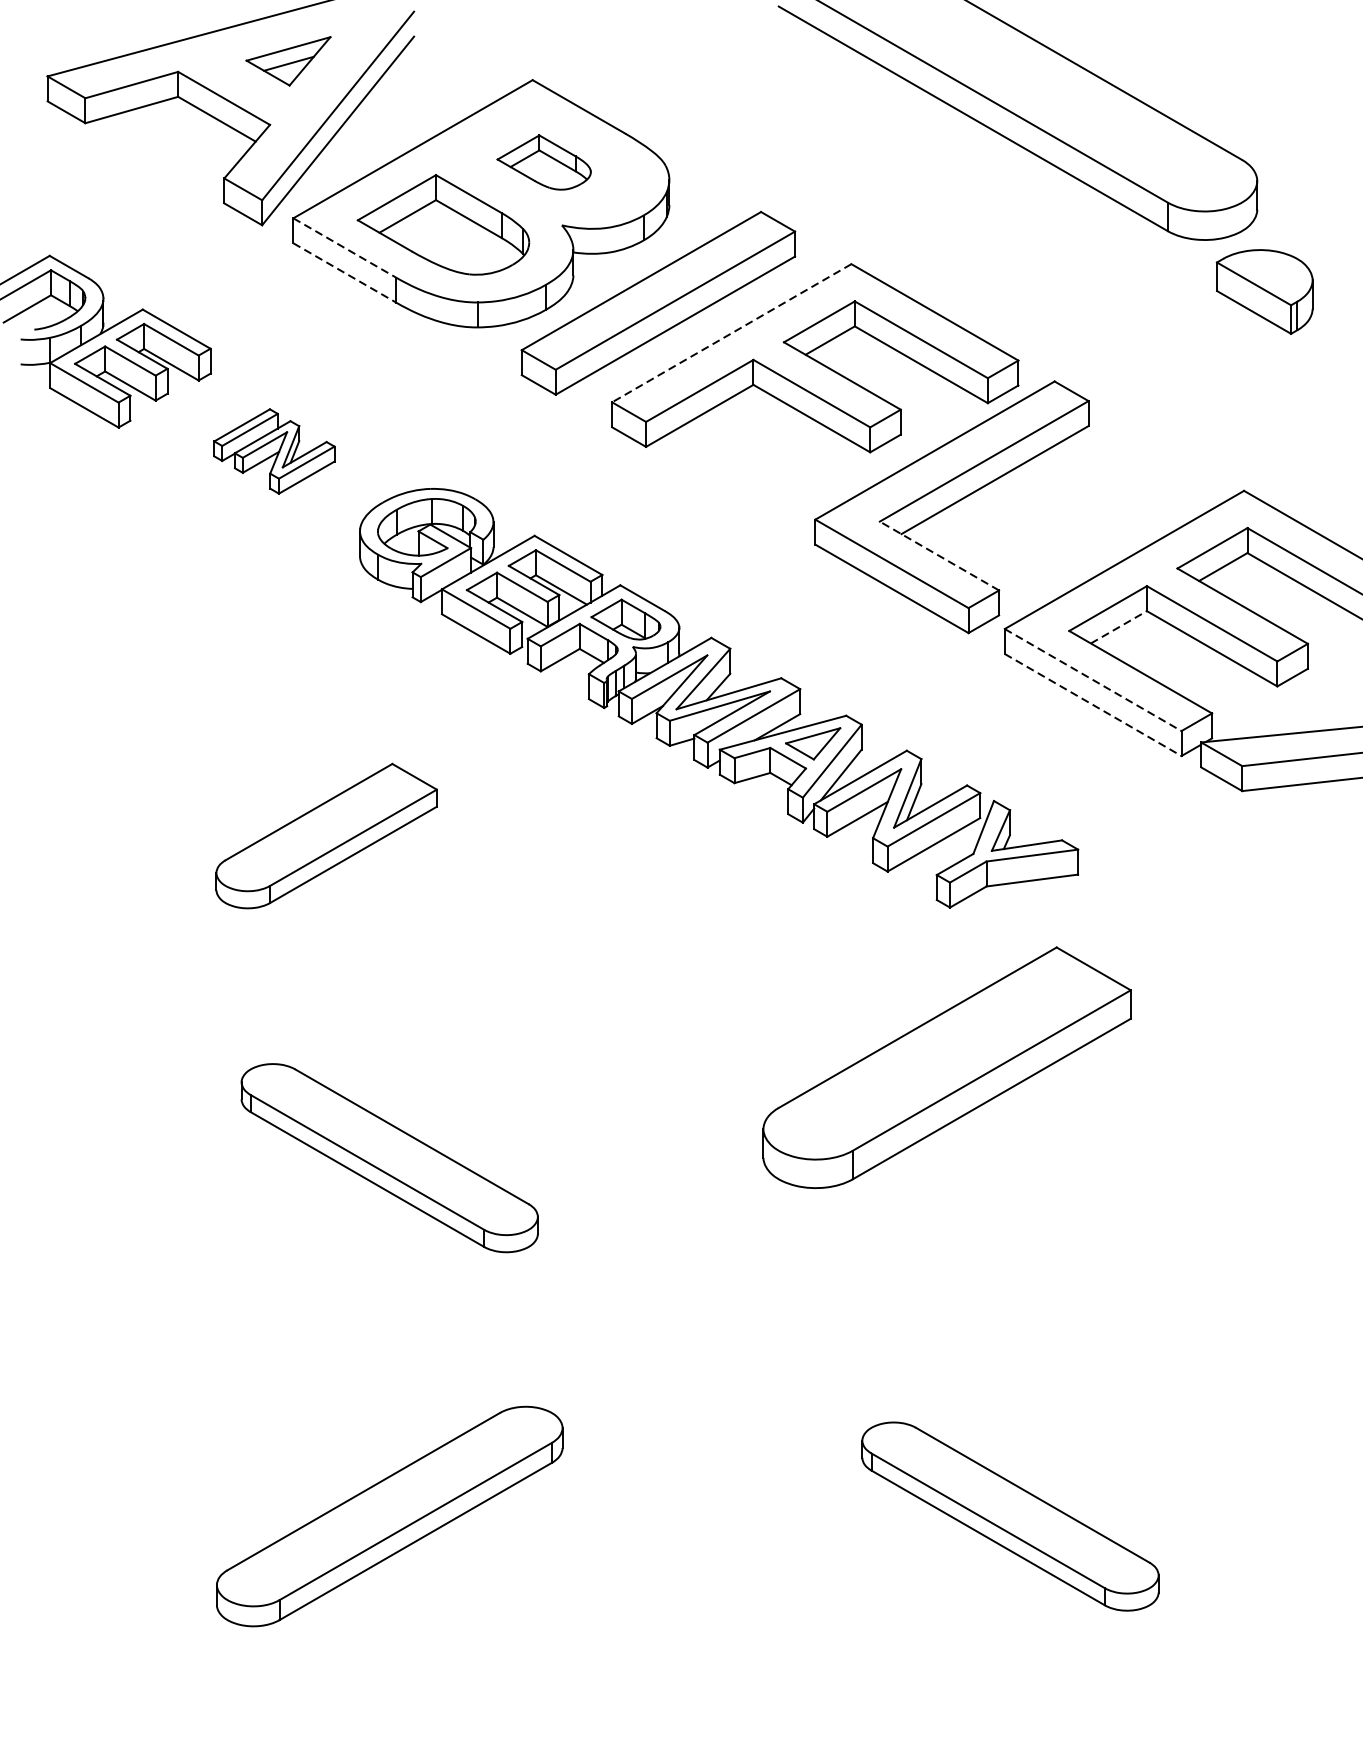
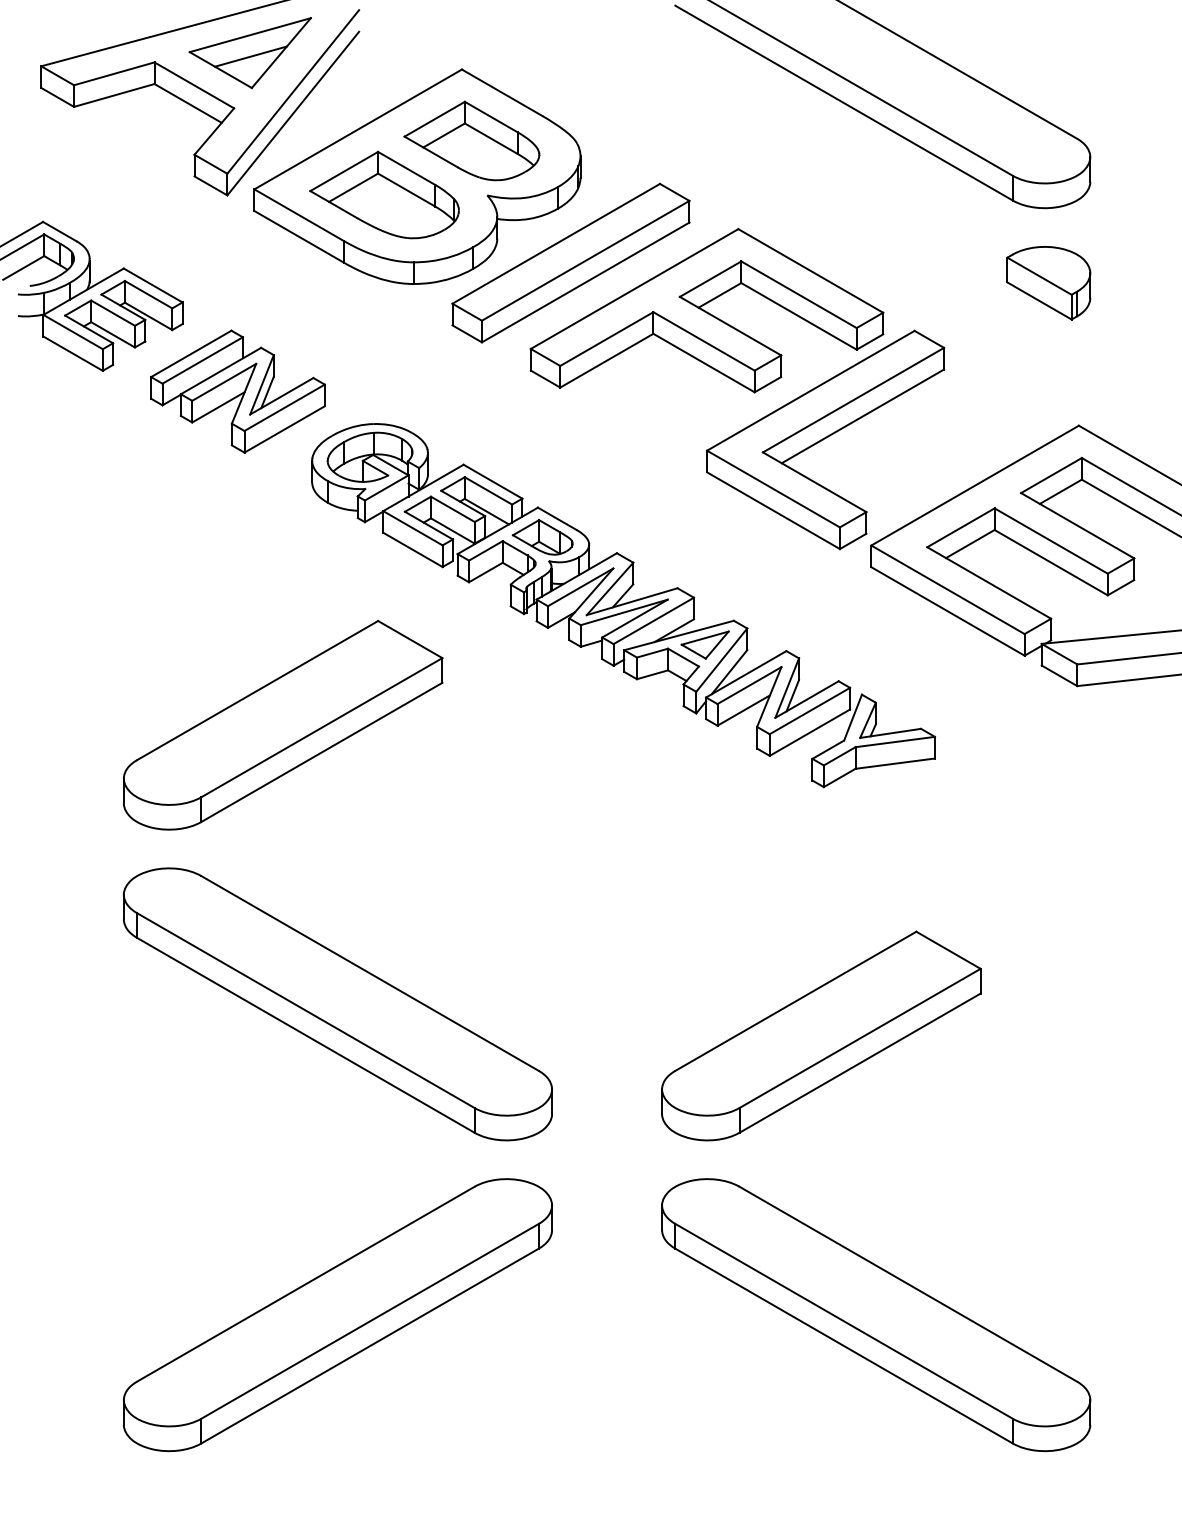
part: (287, 61) -> (249, 53), size x1.67
part: (543, 161) -> (471, 140), size x1.67
line: (345, 248) -> (299, 215), dashed -> solid
line: (345, 272) -> (299, 236), dashed -> solid
part: (1264, 292) -> (1048, 283), moved
line: (731, 333) -> (634, 289), dashed -> solid
part: (273, 451) -> (237, 391), size x1.67
line: (939, 556) -> (814, 482), dashed -> solid
line: (1119, 626) -> (970, 543), dashed -> solid
line: (1092, 679) -> (947, 589), dashed -> solid
line: (1092, 705) -> (947, 611), dashed -> solid
part: (326, 835) -> (283, 724), size x1.67
part: (947, 1067) -> (821, 1035), moved
part: (389, 1158) -> (337, 1004), size x1.67
part: (389, 1516) -> (337, 1315), size x1.43
part: (1010, 1516) -> (876, 1315), size x1.67

